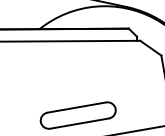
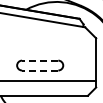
line: (75, 107) -> (39, 60), solid -> dashed
line: (78, 123) -> (39, 70), solid -> dashed

